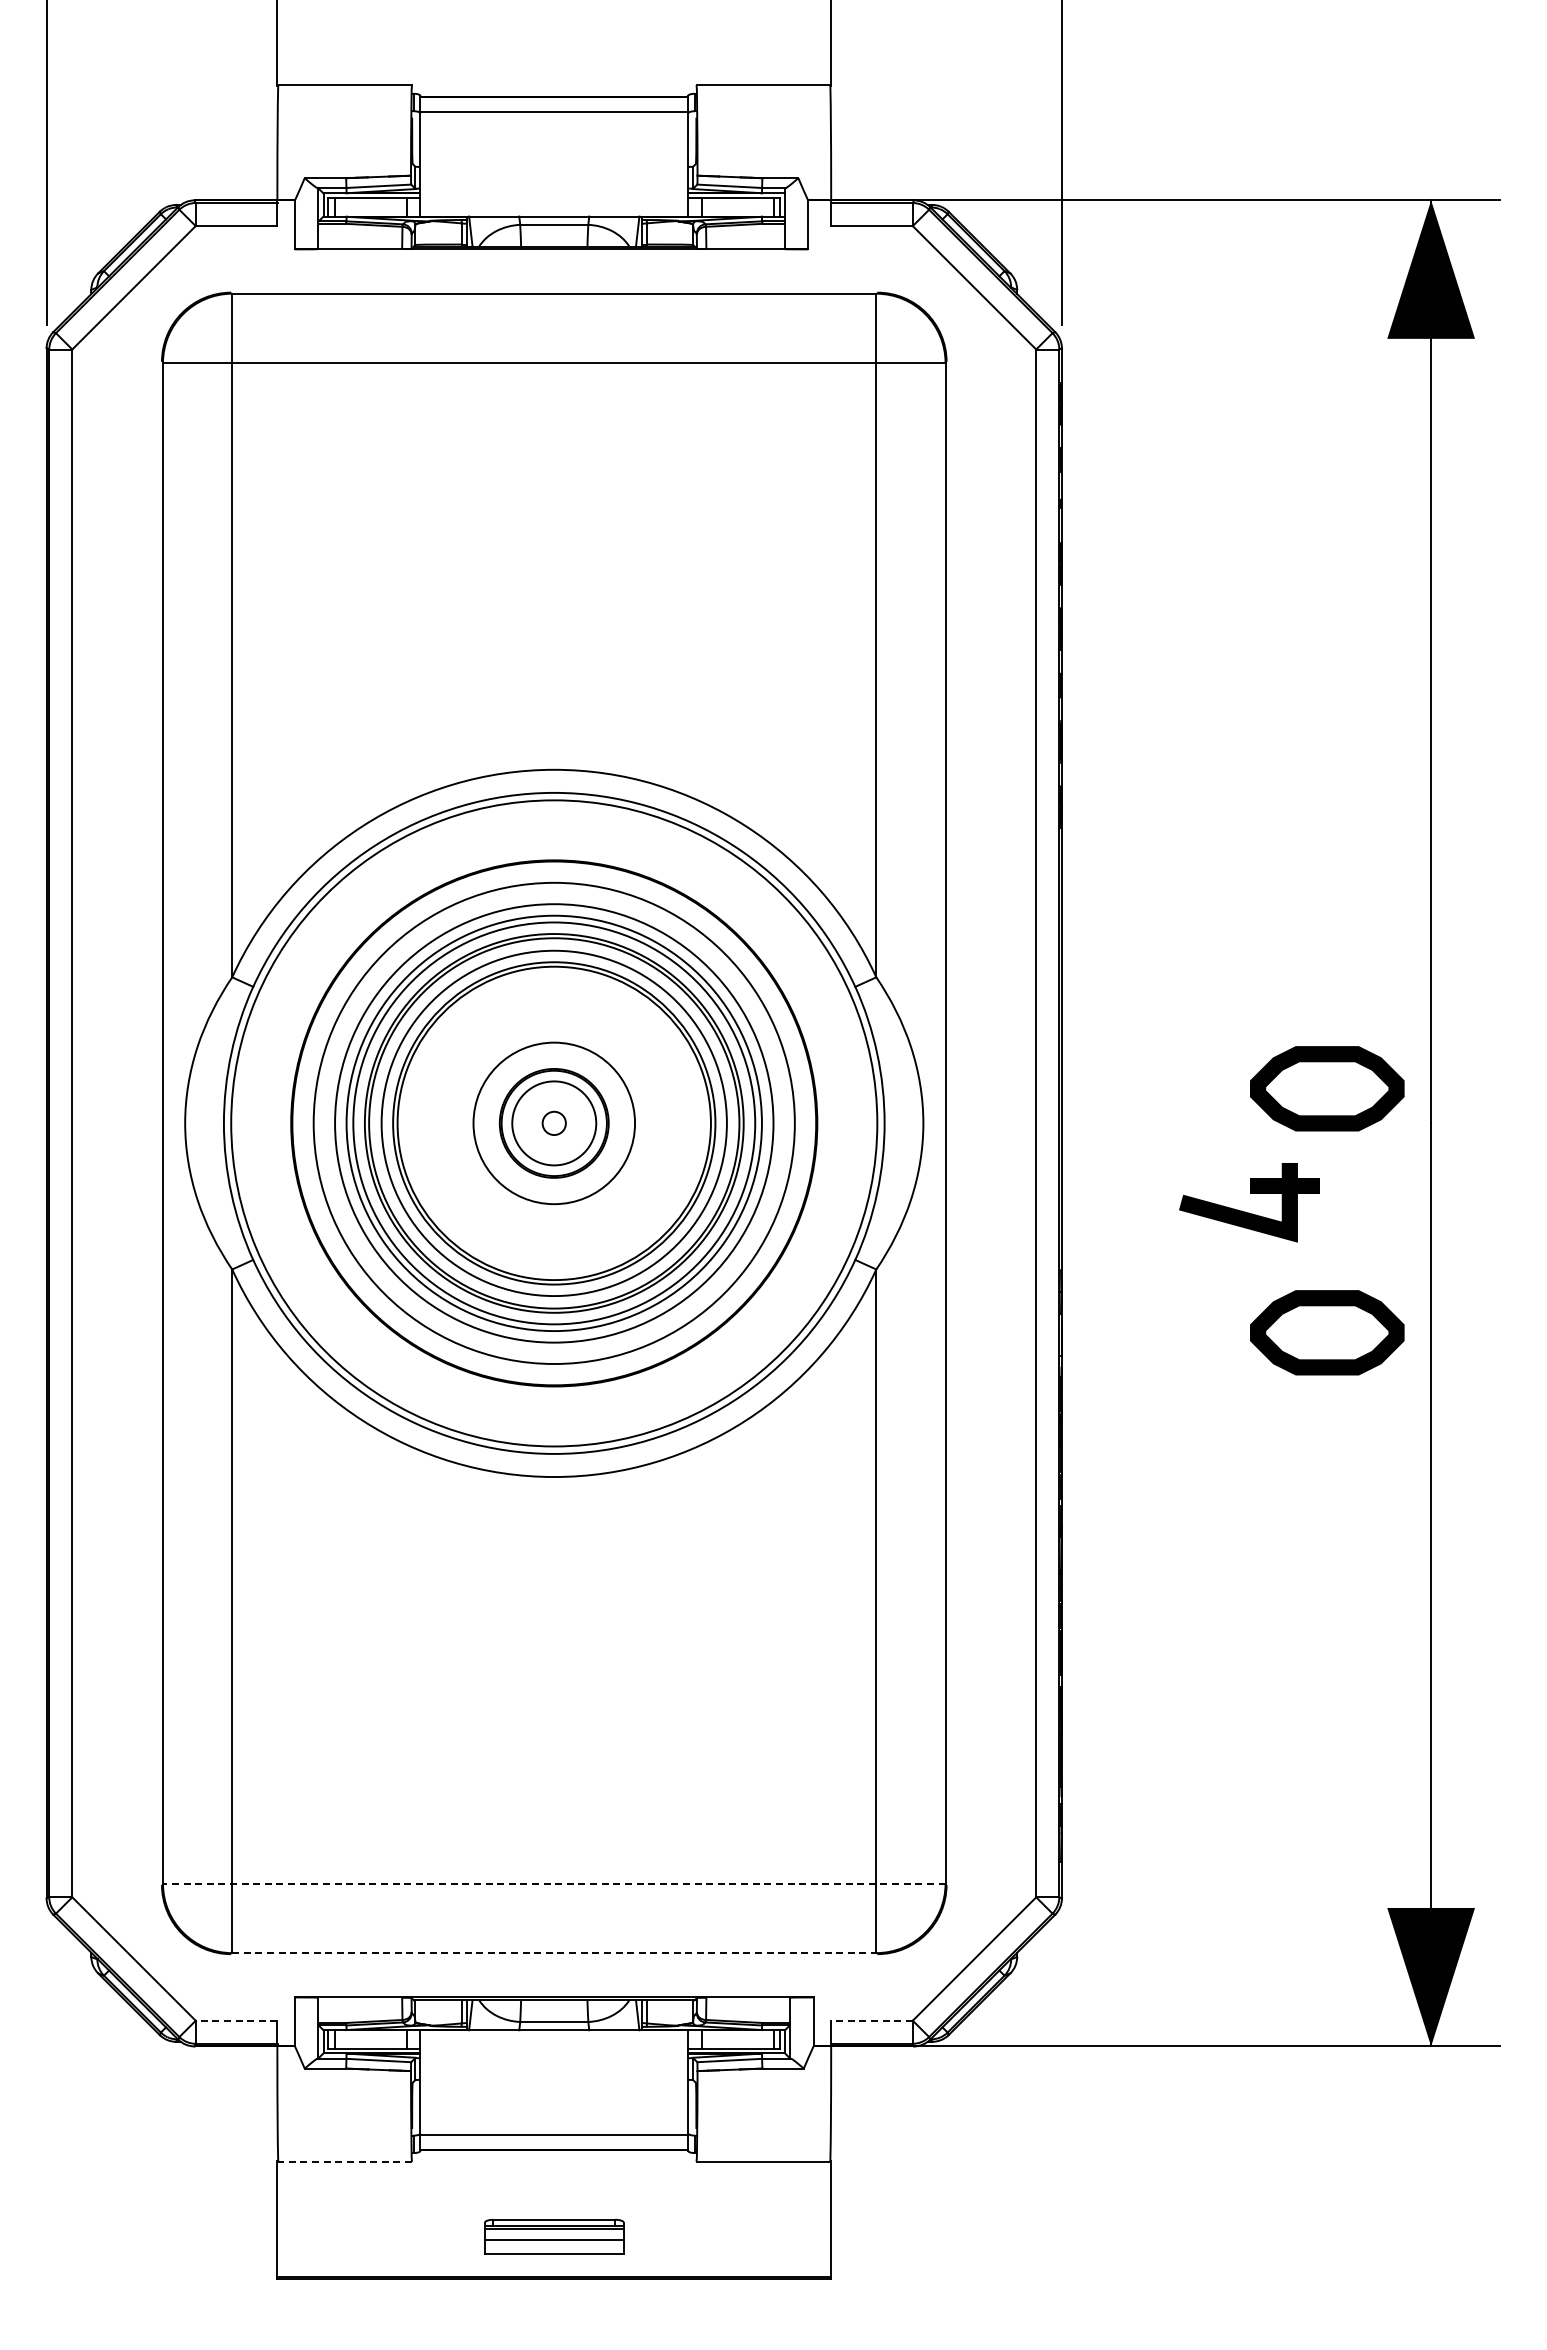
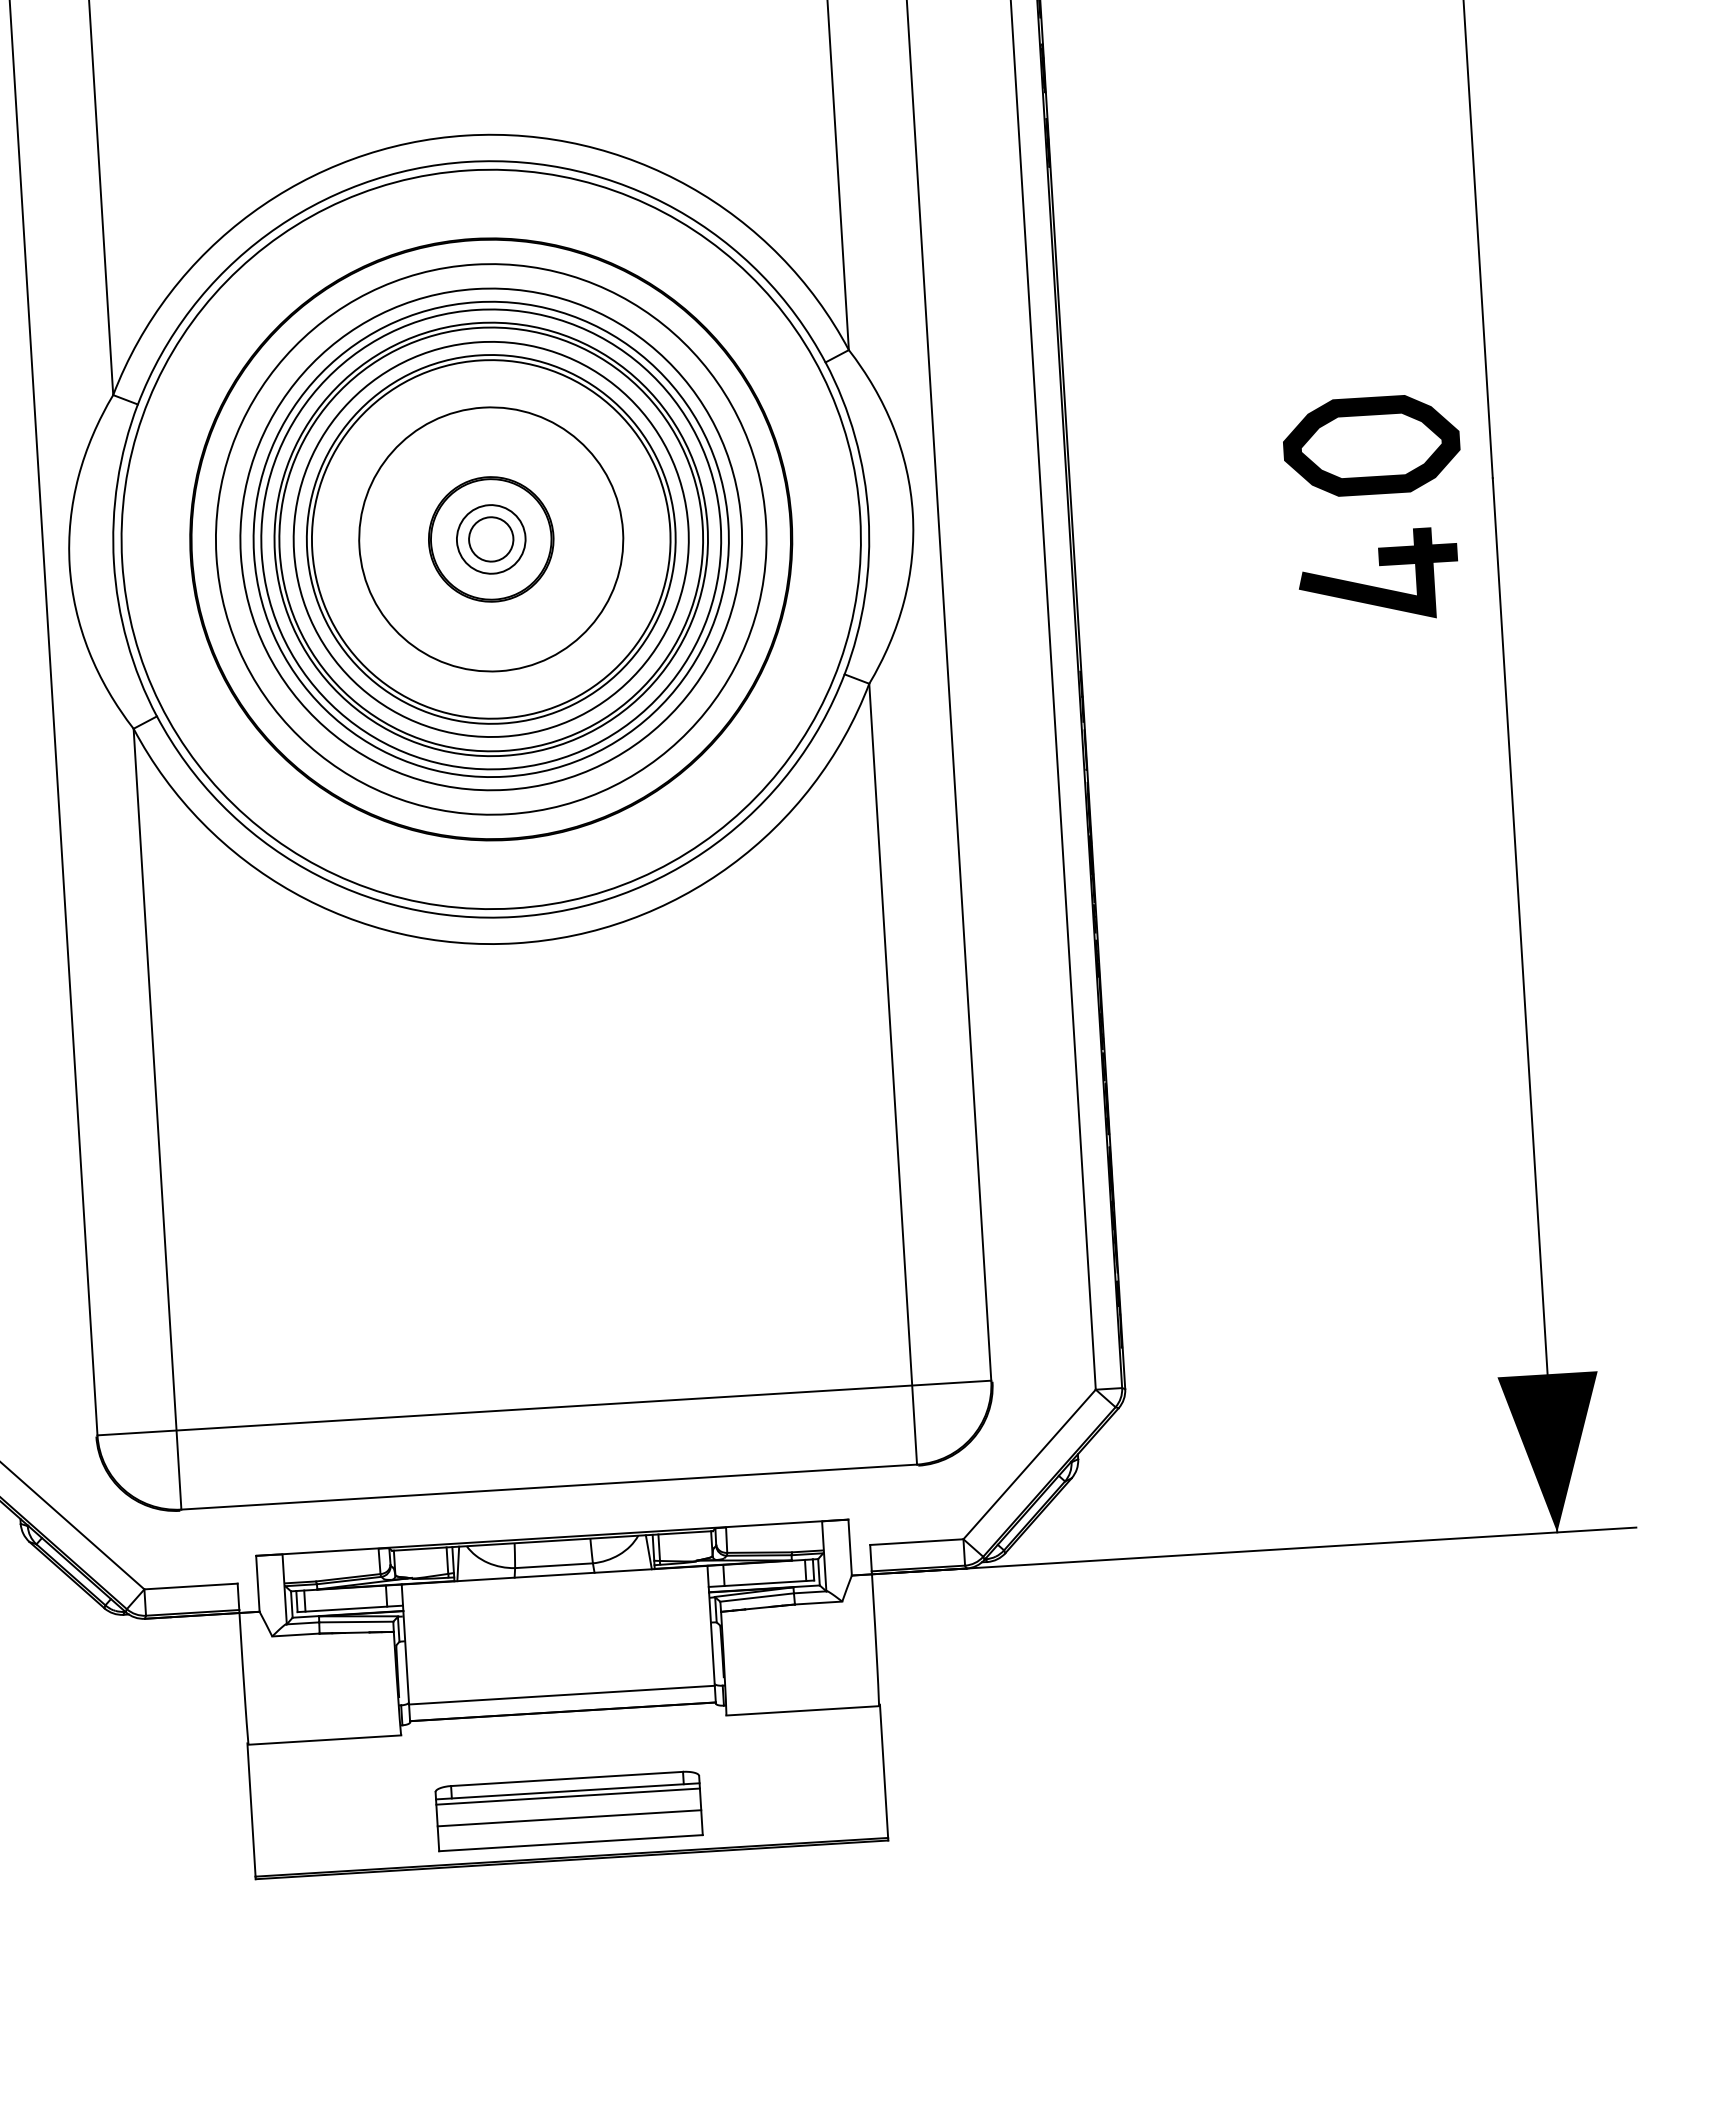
circle: (553, 1123) -> (490, 539), size x1.43
circle: (553, 1123) -> (490, 539), size x1.67
circle: (554, 1123) -> (491, 539), size x0.71
part: (1250, 1193) -> (1379, 565), moved
part: (1327, 1332) -> (1389, 724), removed
line: (553, 1883) -> (543, 1407), dashed -> solid
line: (554, 1953) -> (549, 1487), dashed -> solid
line: (236, 2020) -> (190, 1586), dashed -> solid
line: (872, 2020) -> (917, 1541), dashed -> solid
line: (345, 2161) -> (325, 1739), dashed -> solid
part: (554, 2236) -> (569, 1810), size x1.67

